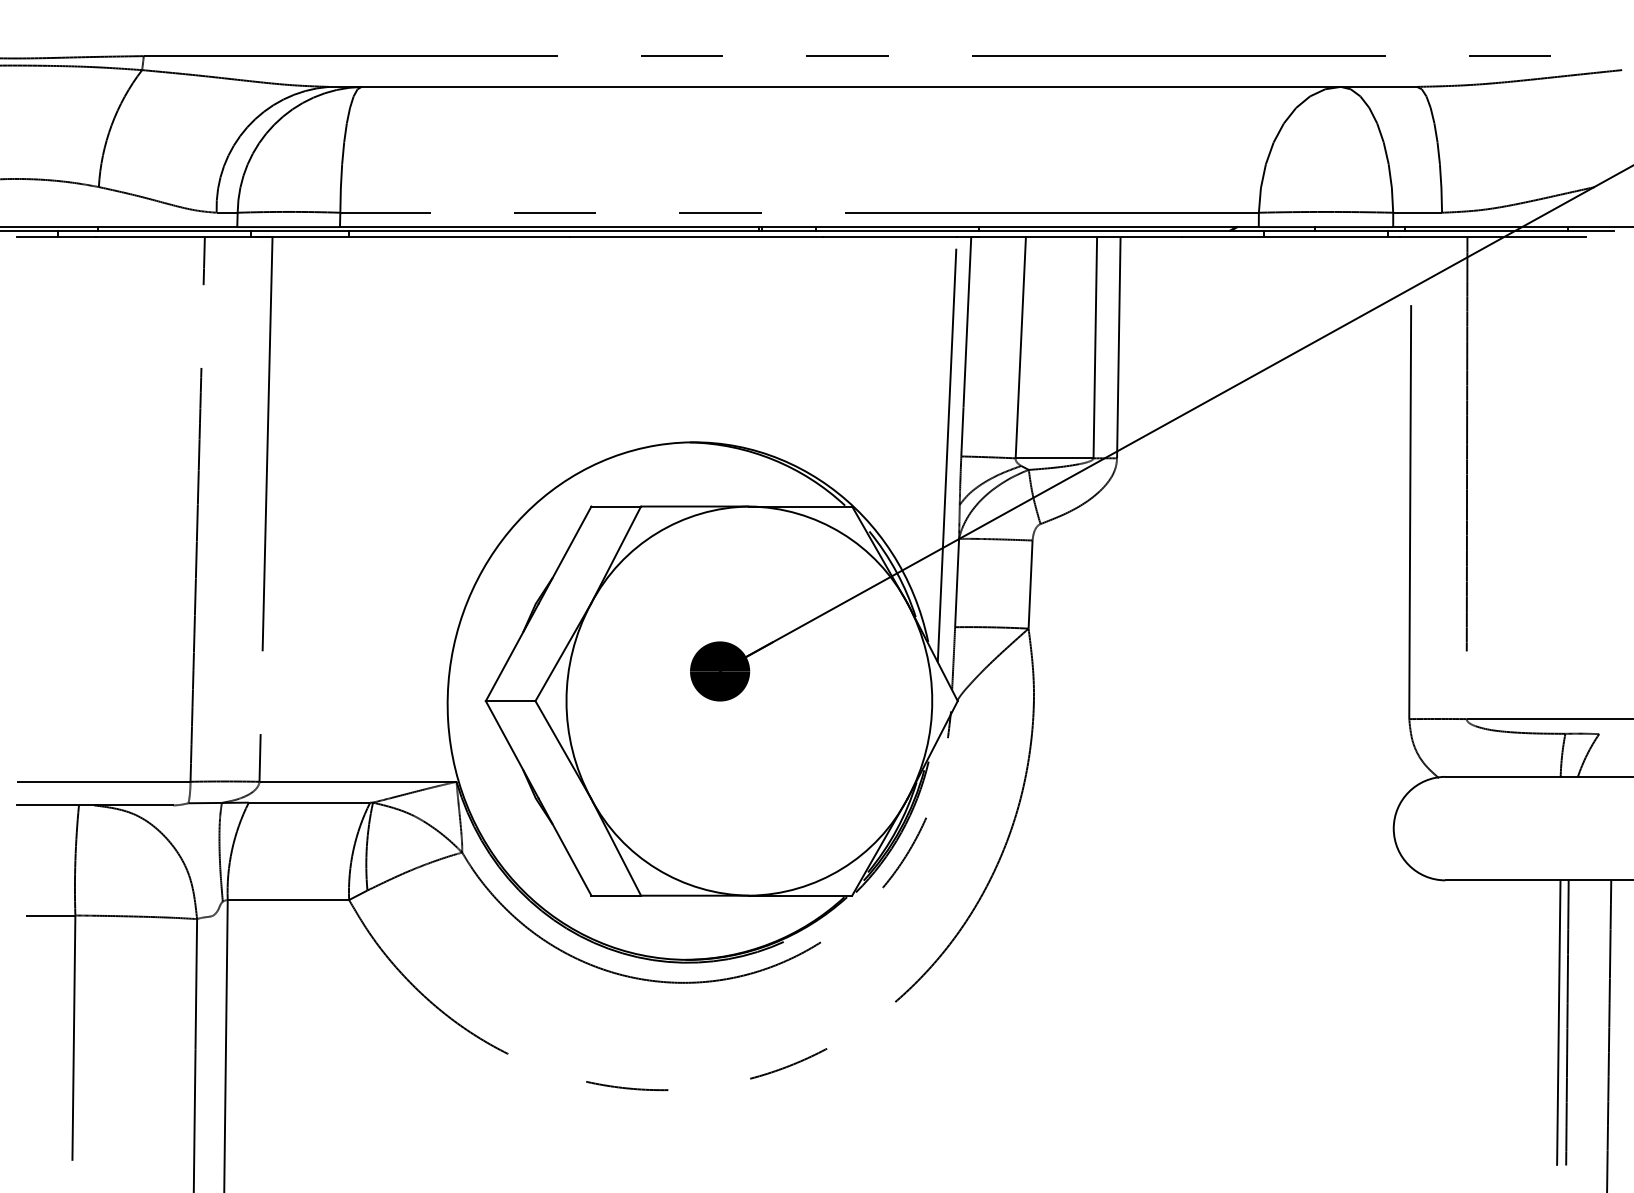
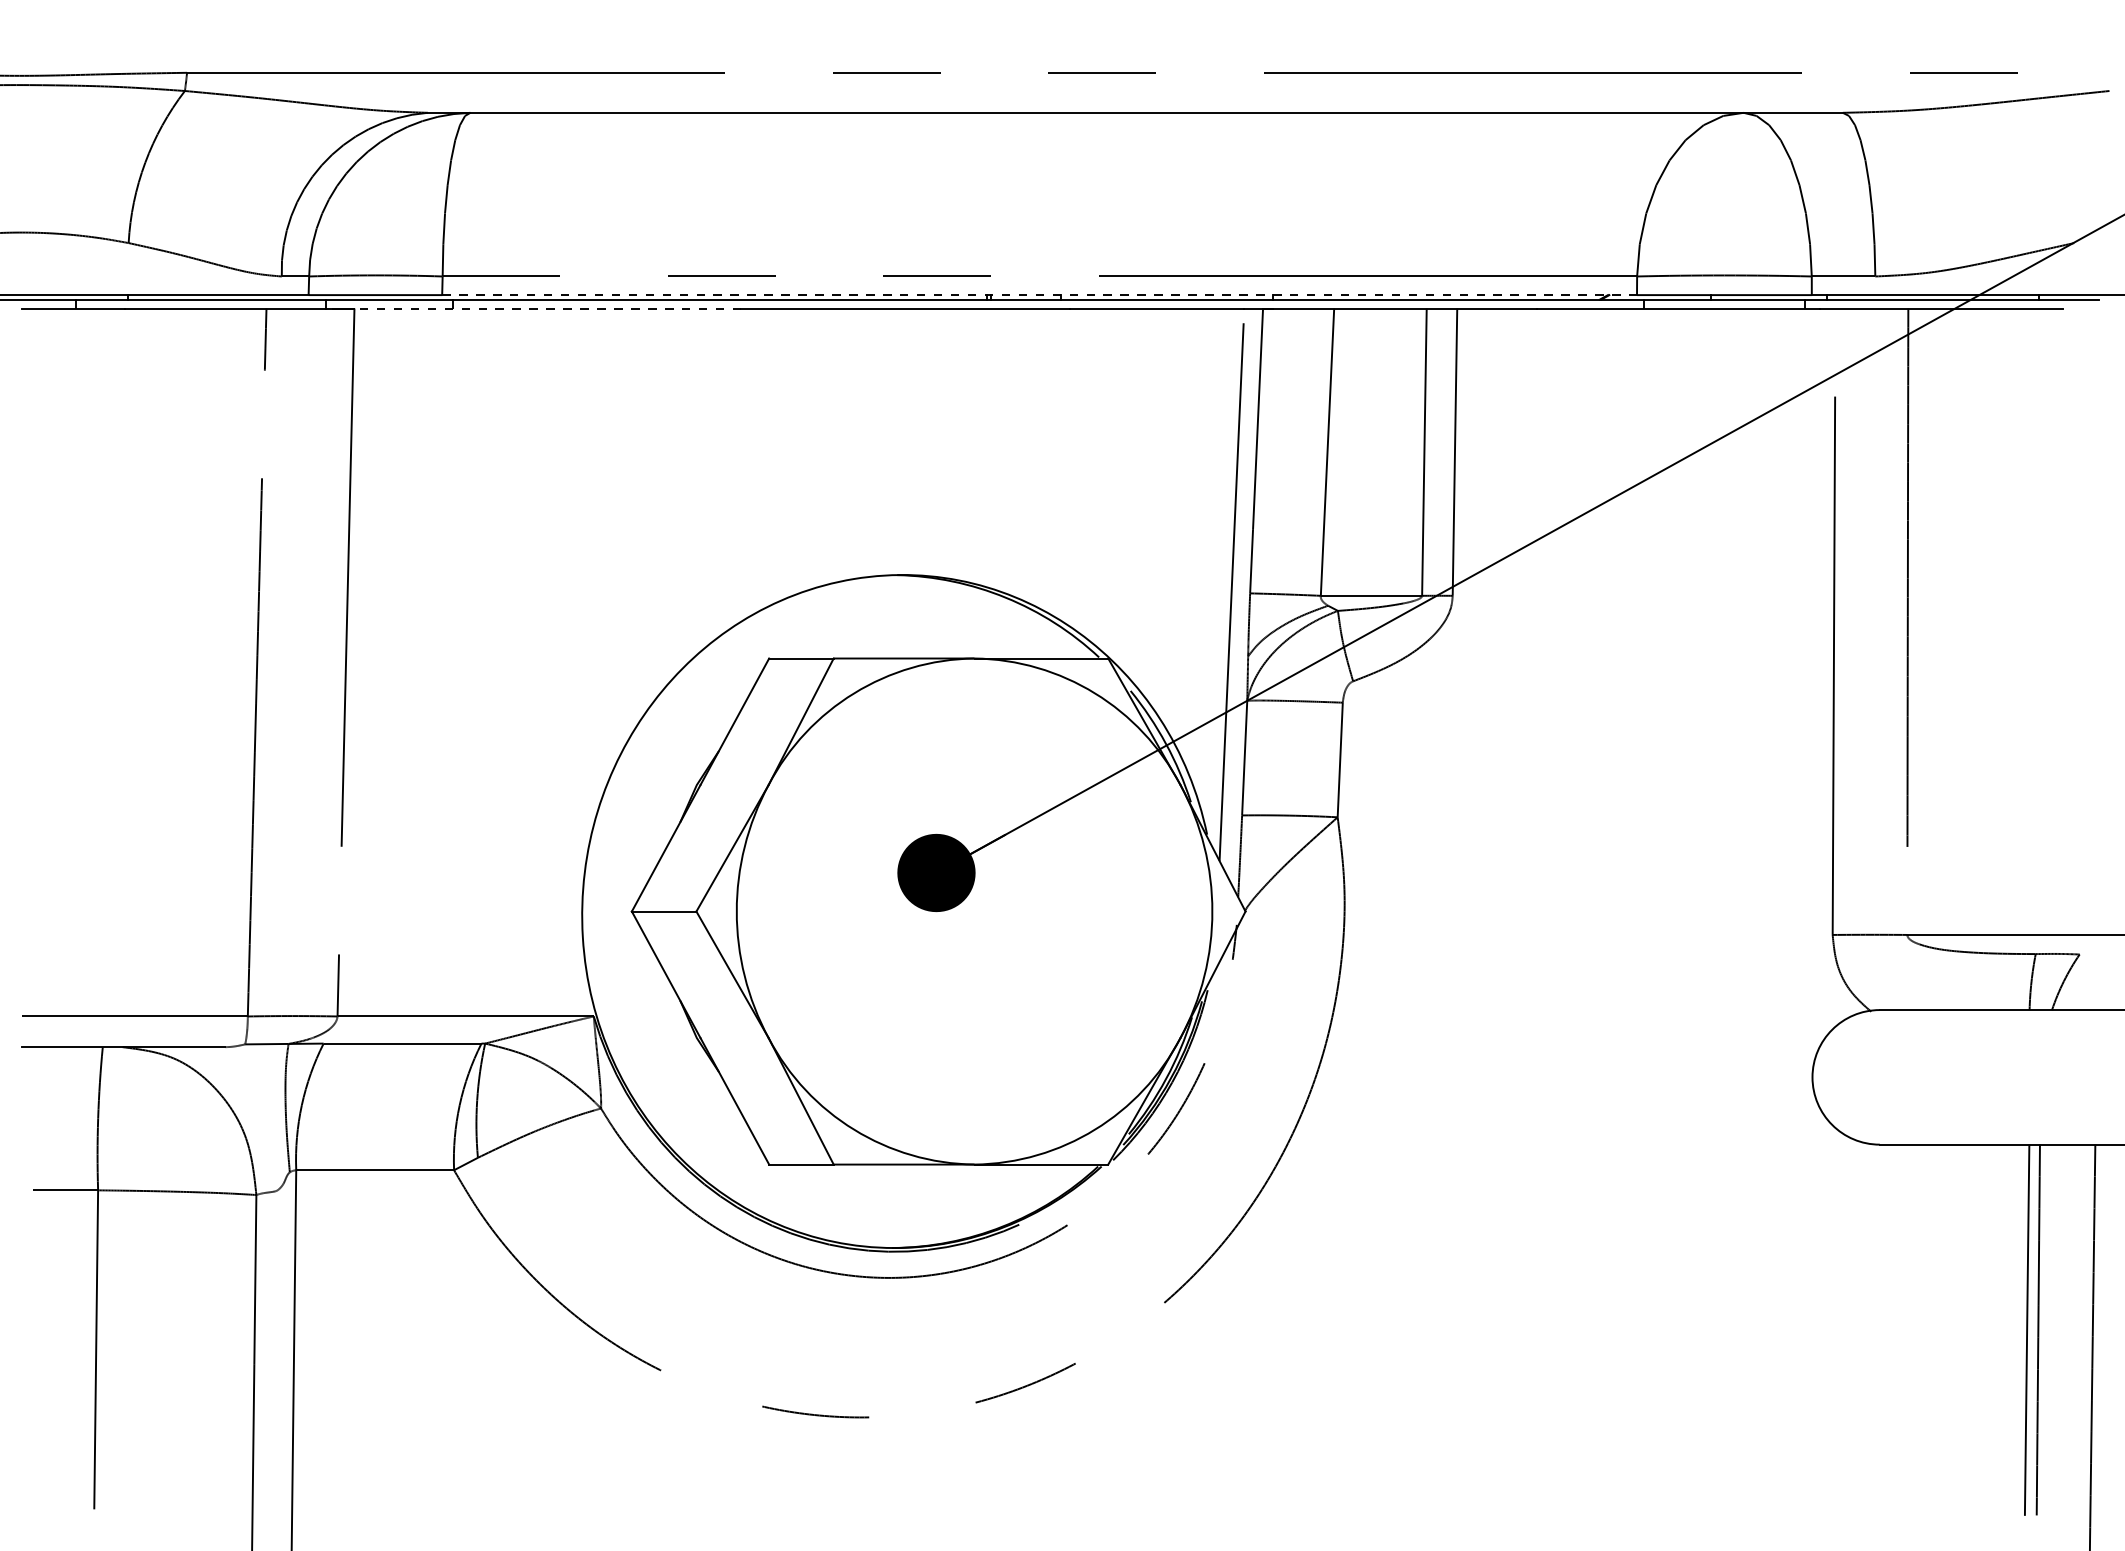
line: (800, 227) -> (1040, 295), solid -> dashed
line: (420, 237) -> (547, 308), solid -> dashed

